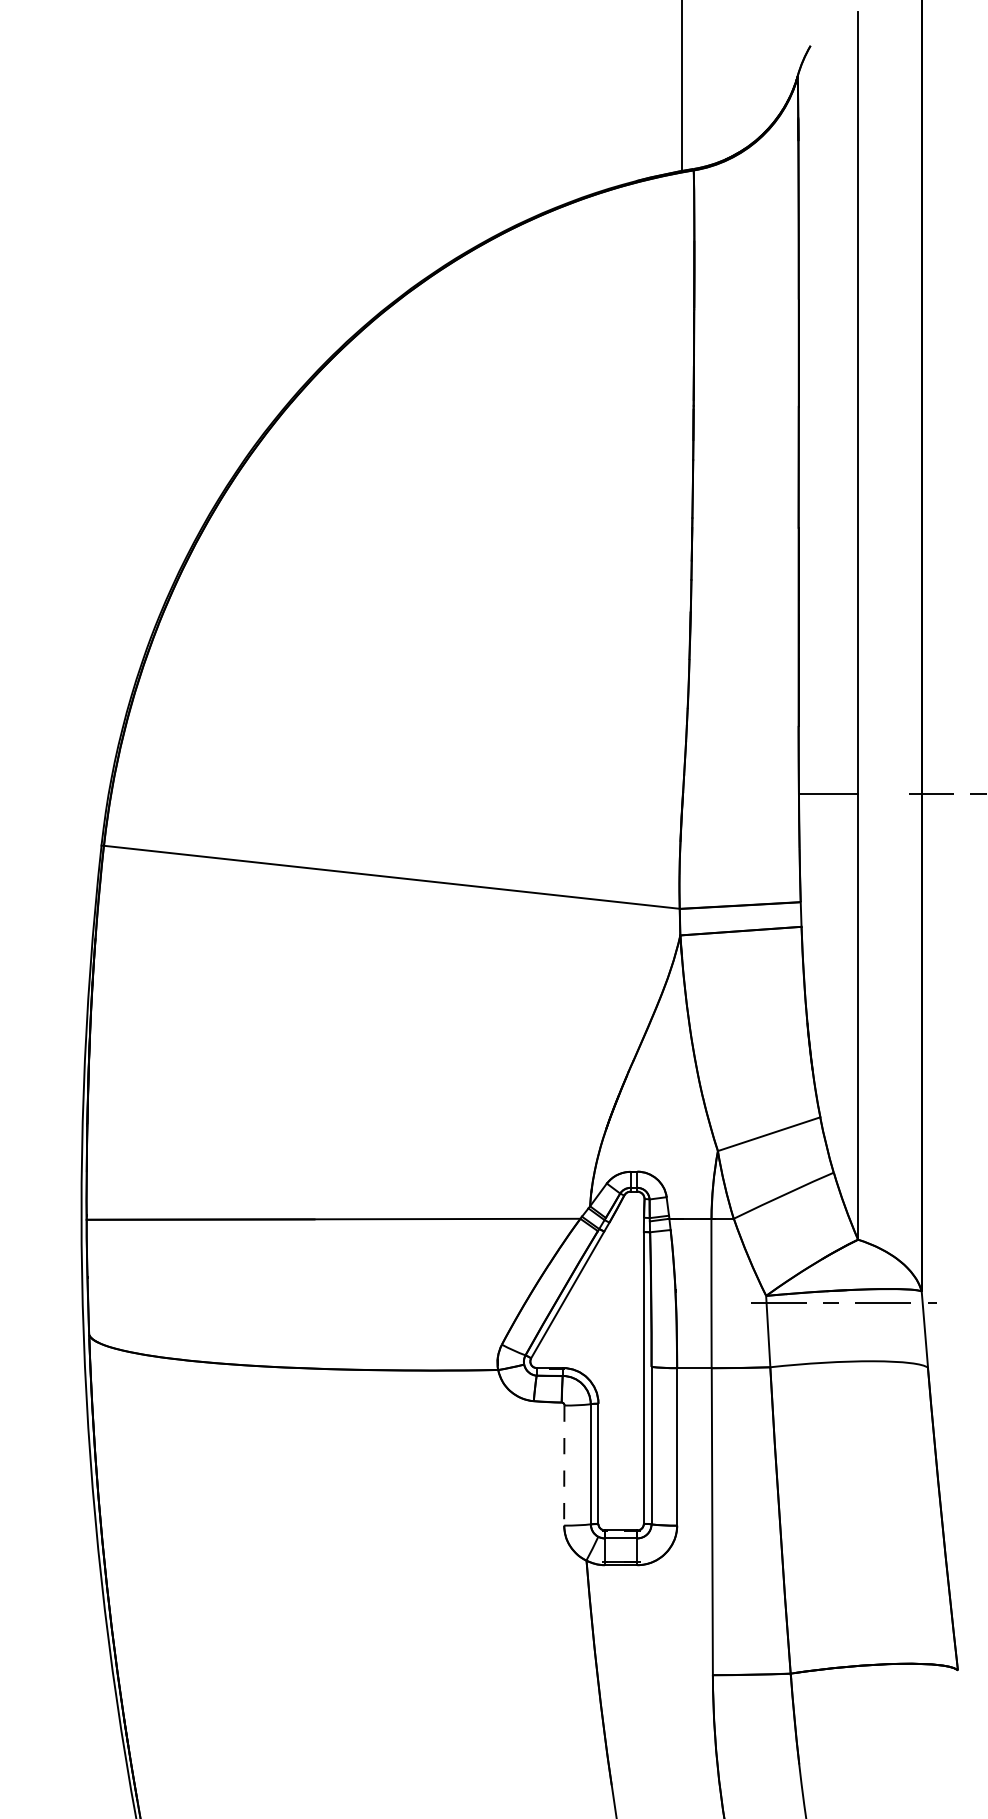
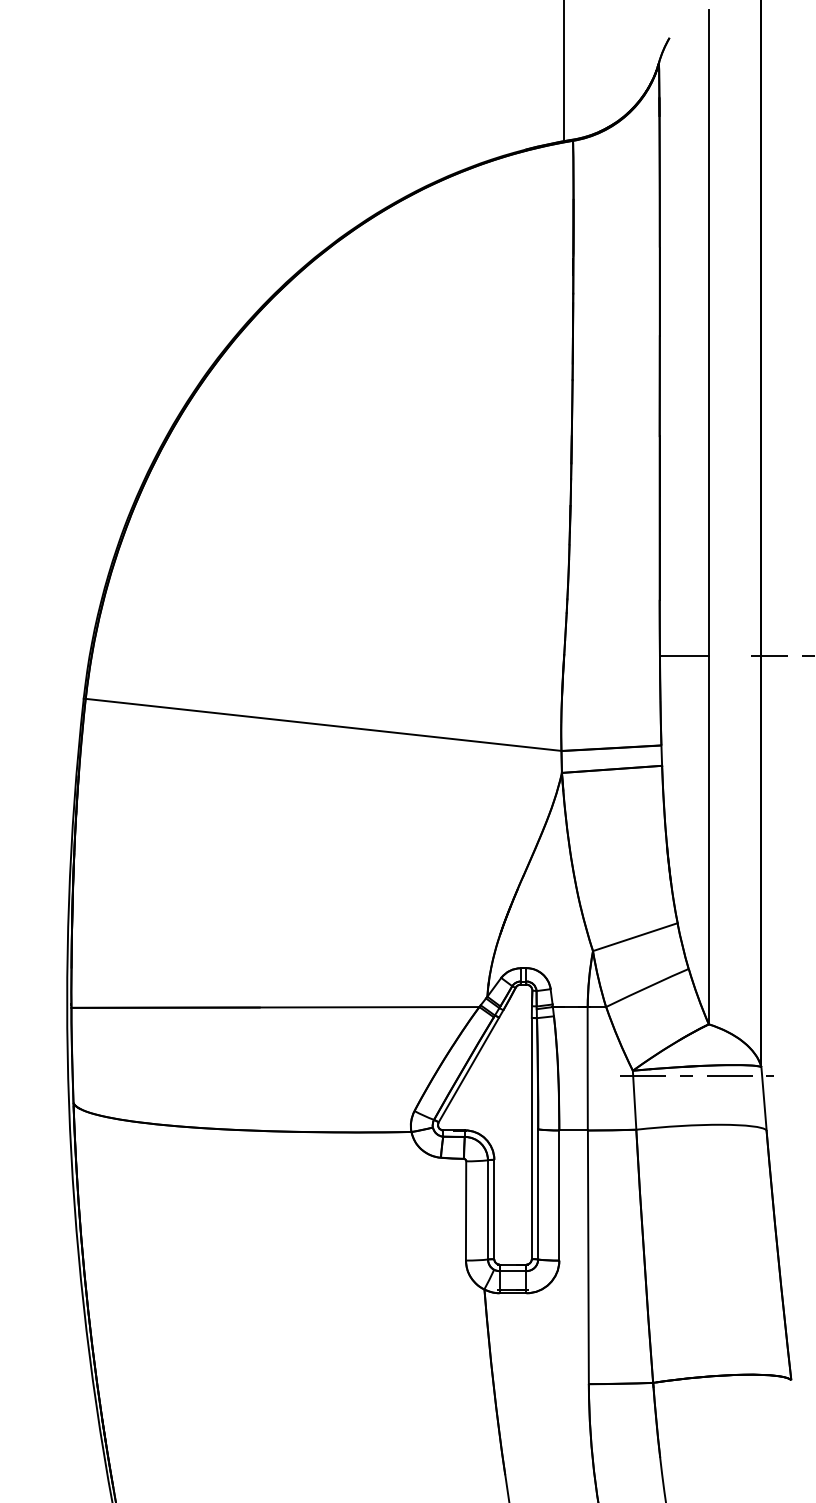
line: (564, 1465) -> (466, 1210), dashed -> solid

